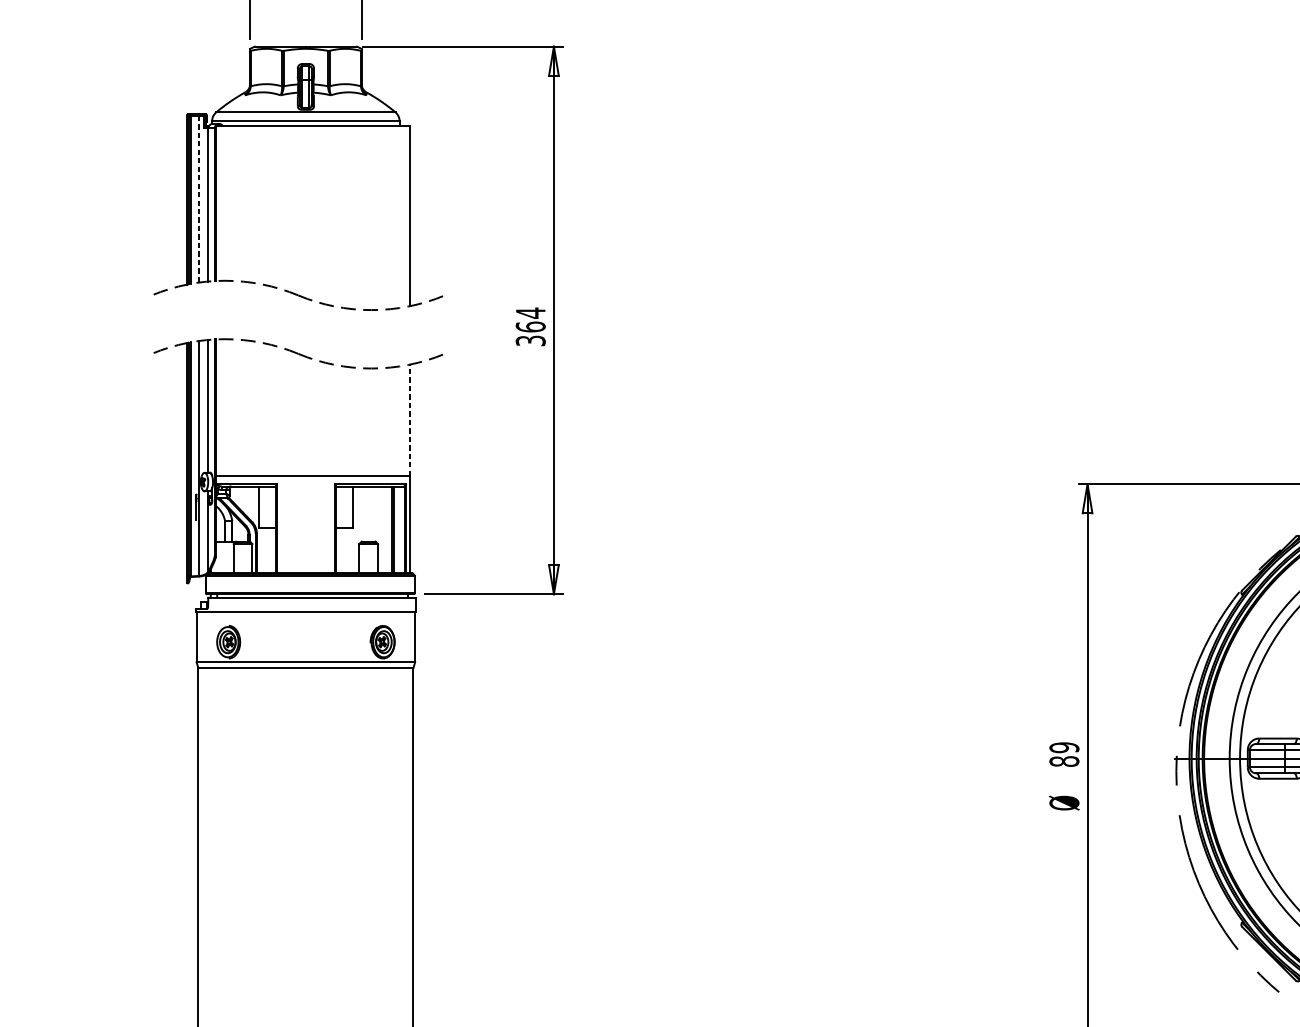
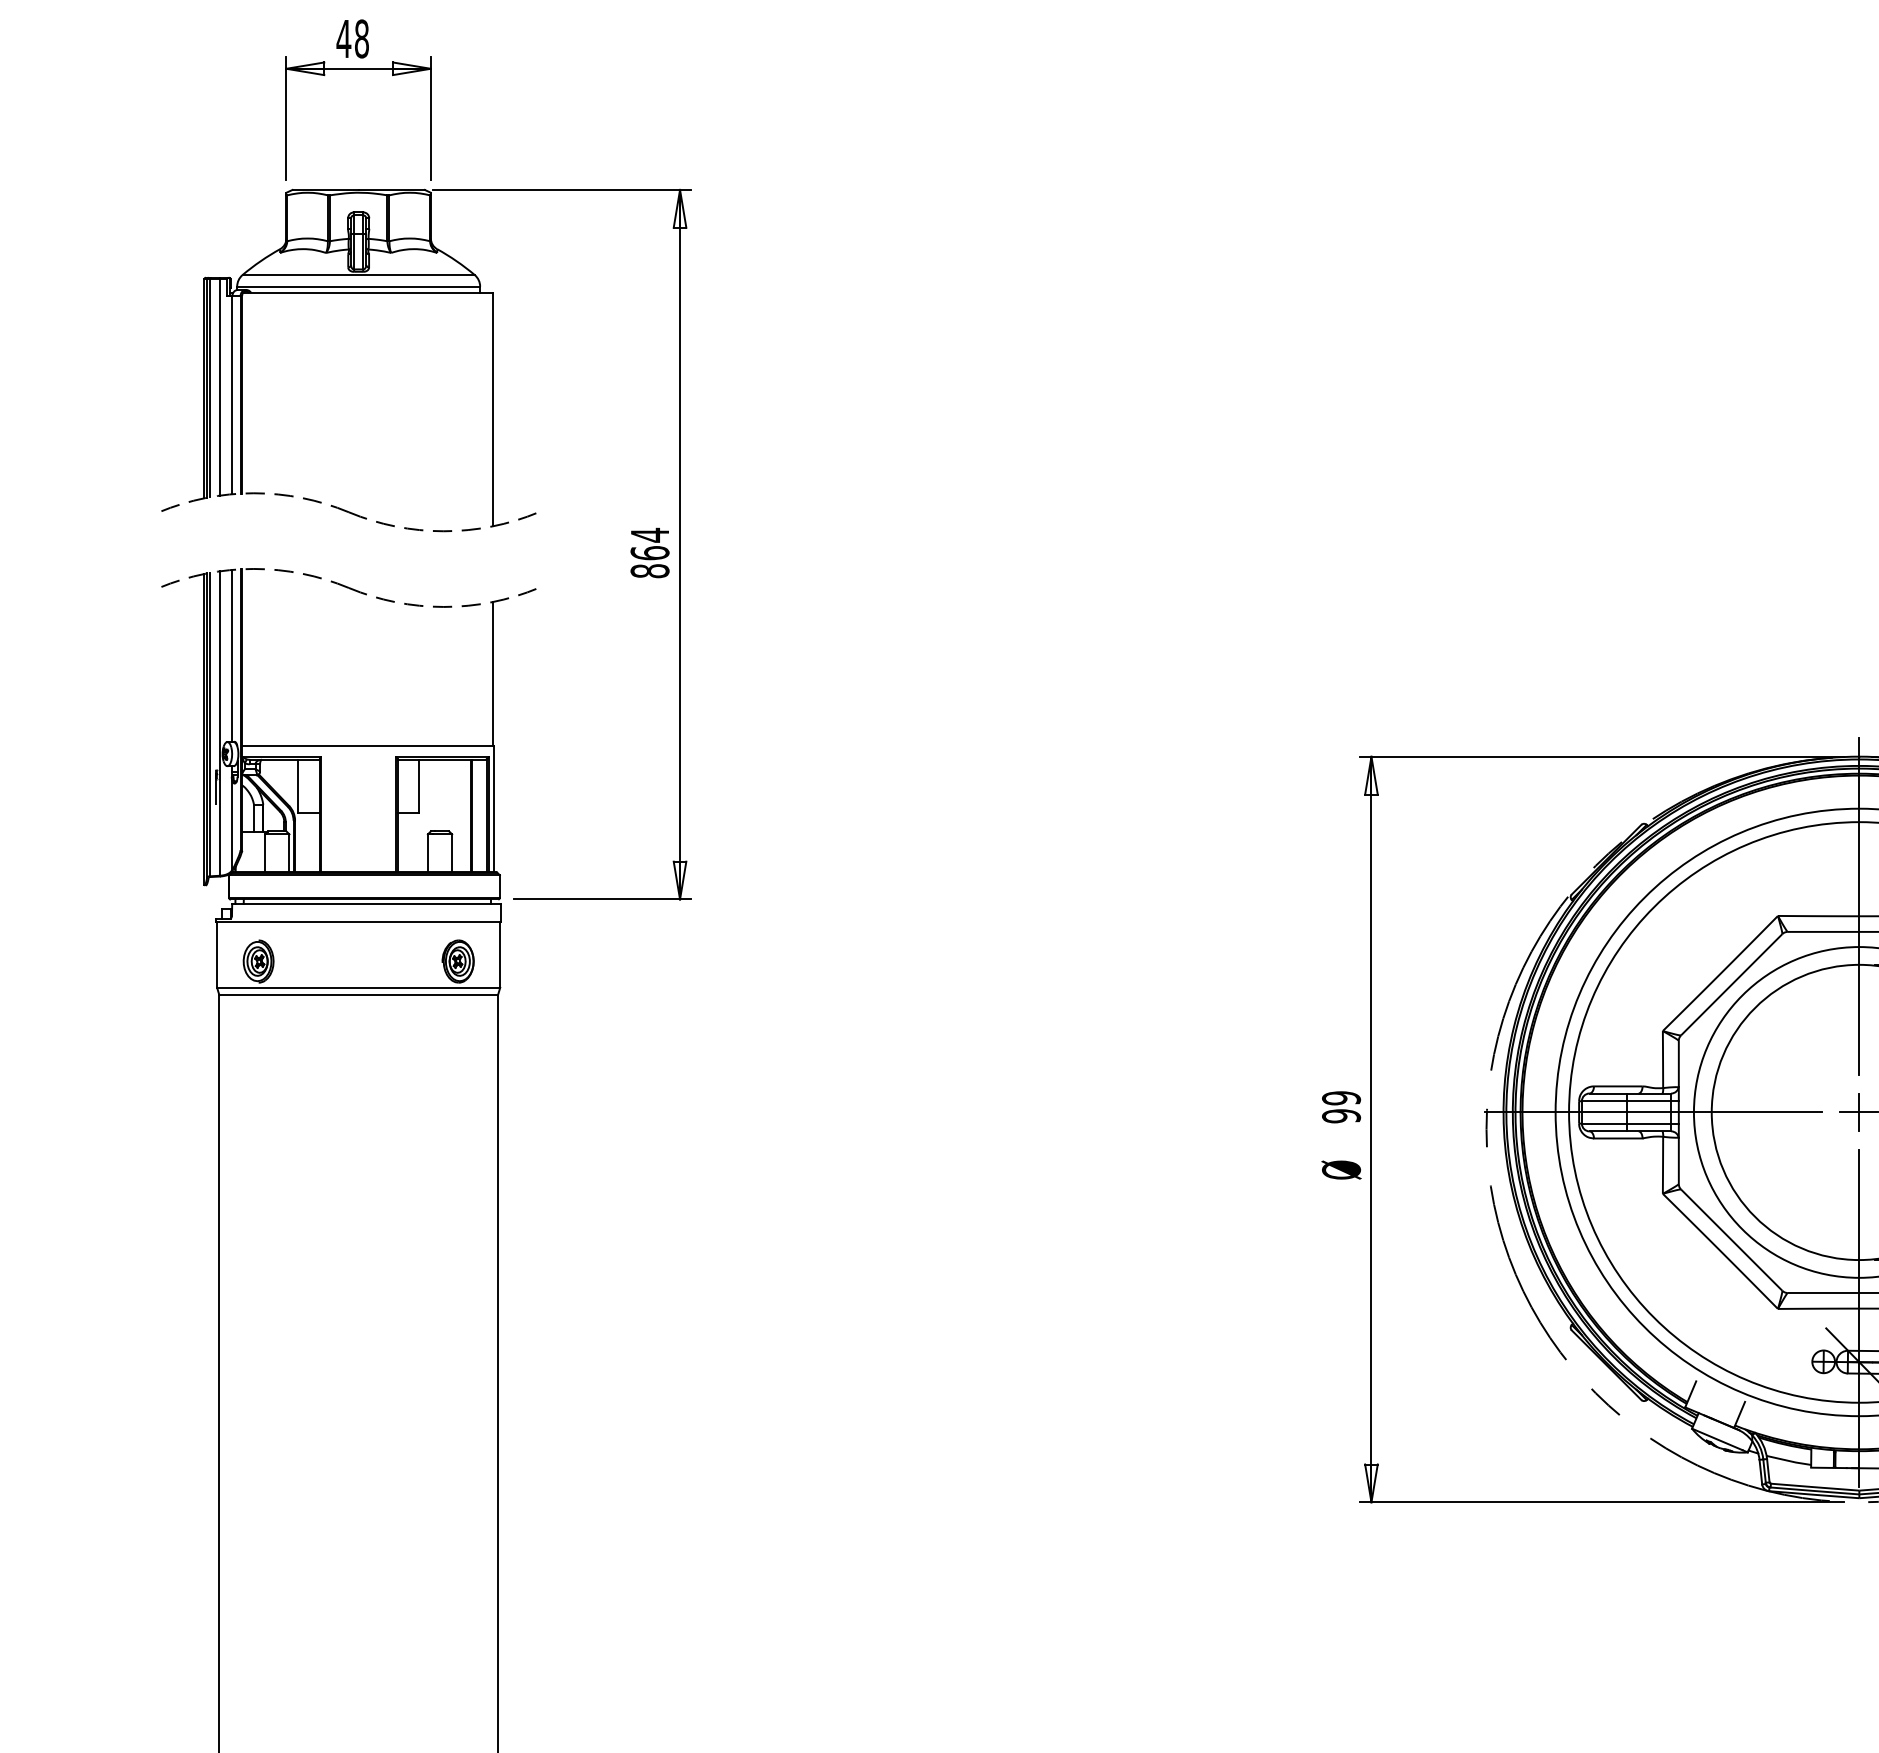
line: (198, 199) -> (219, 387), dashed -> solid
text: (530, 341) -> (649, 571), 364 -> 864
line: (409, 419) -> (493, 673), dashed -> solid
text: (1064, 761) -> (1341, 1116), 89 -> 99

